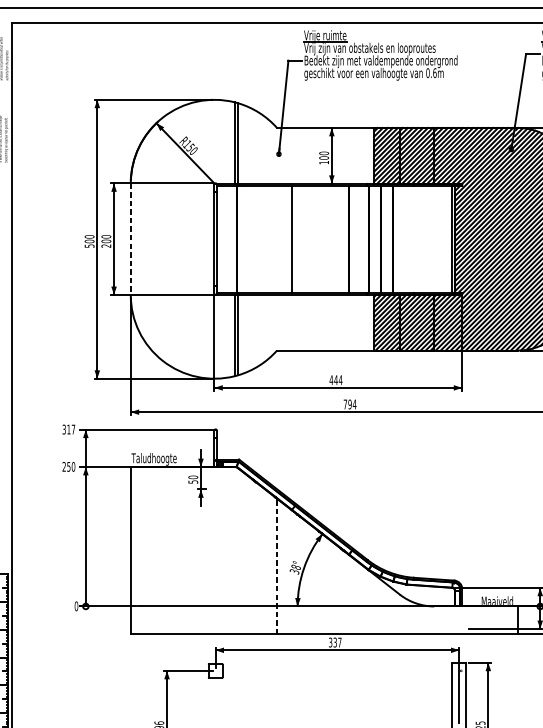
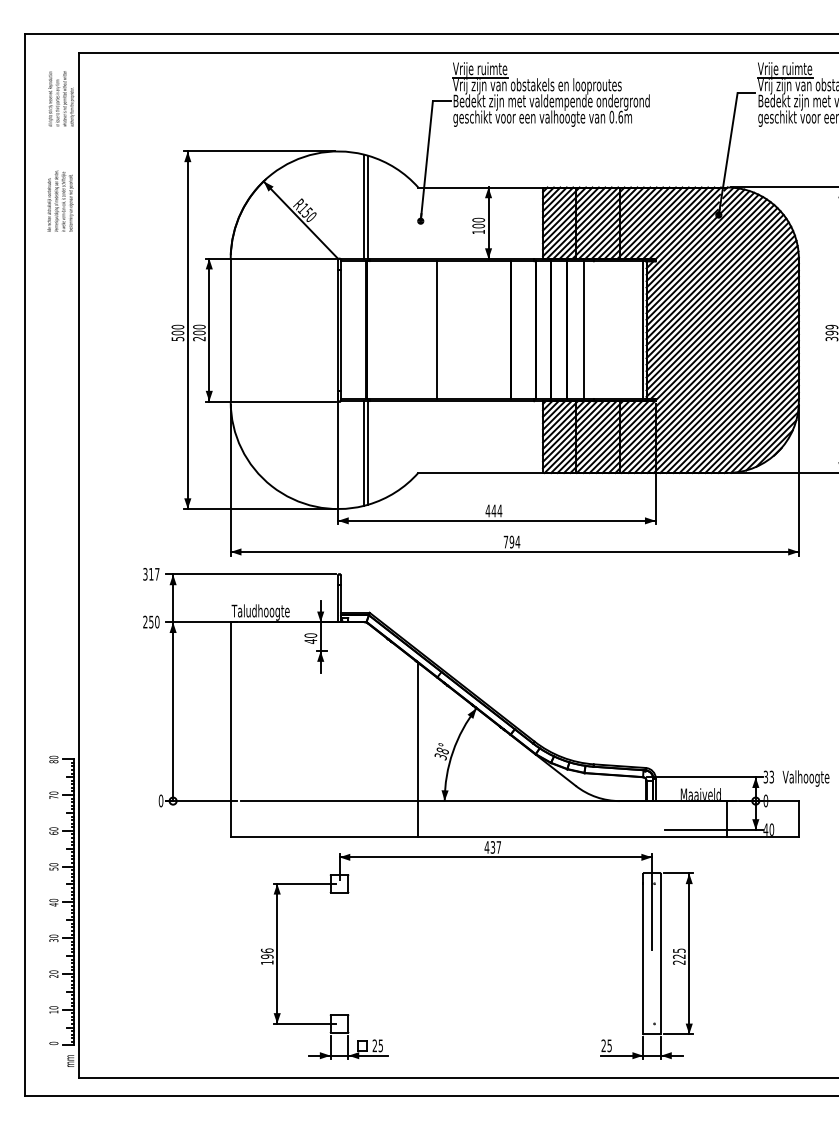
line: (130, 239) -> (230, 330), dashed -> solid
line: (406, 239) -> (584, 330), added
text: (192, 481) -> (310, 641), 50 -> 40
line: (277, 566) -> (418, 749), dashed -> solid
text: (330, 642) -> (486, 847), 337 -> 437

